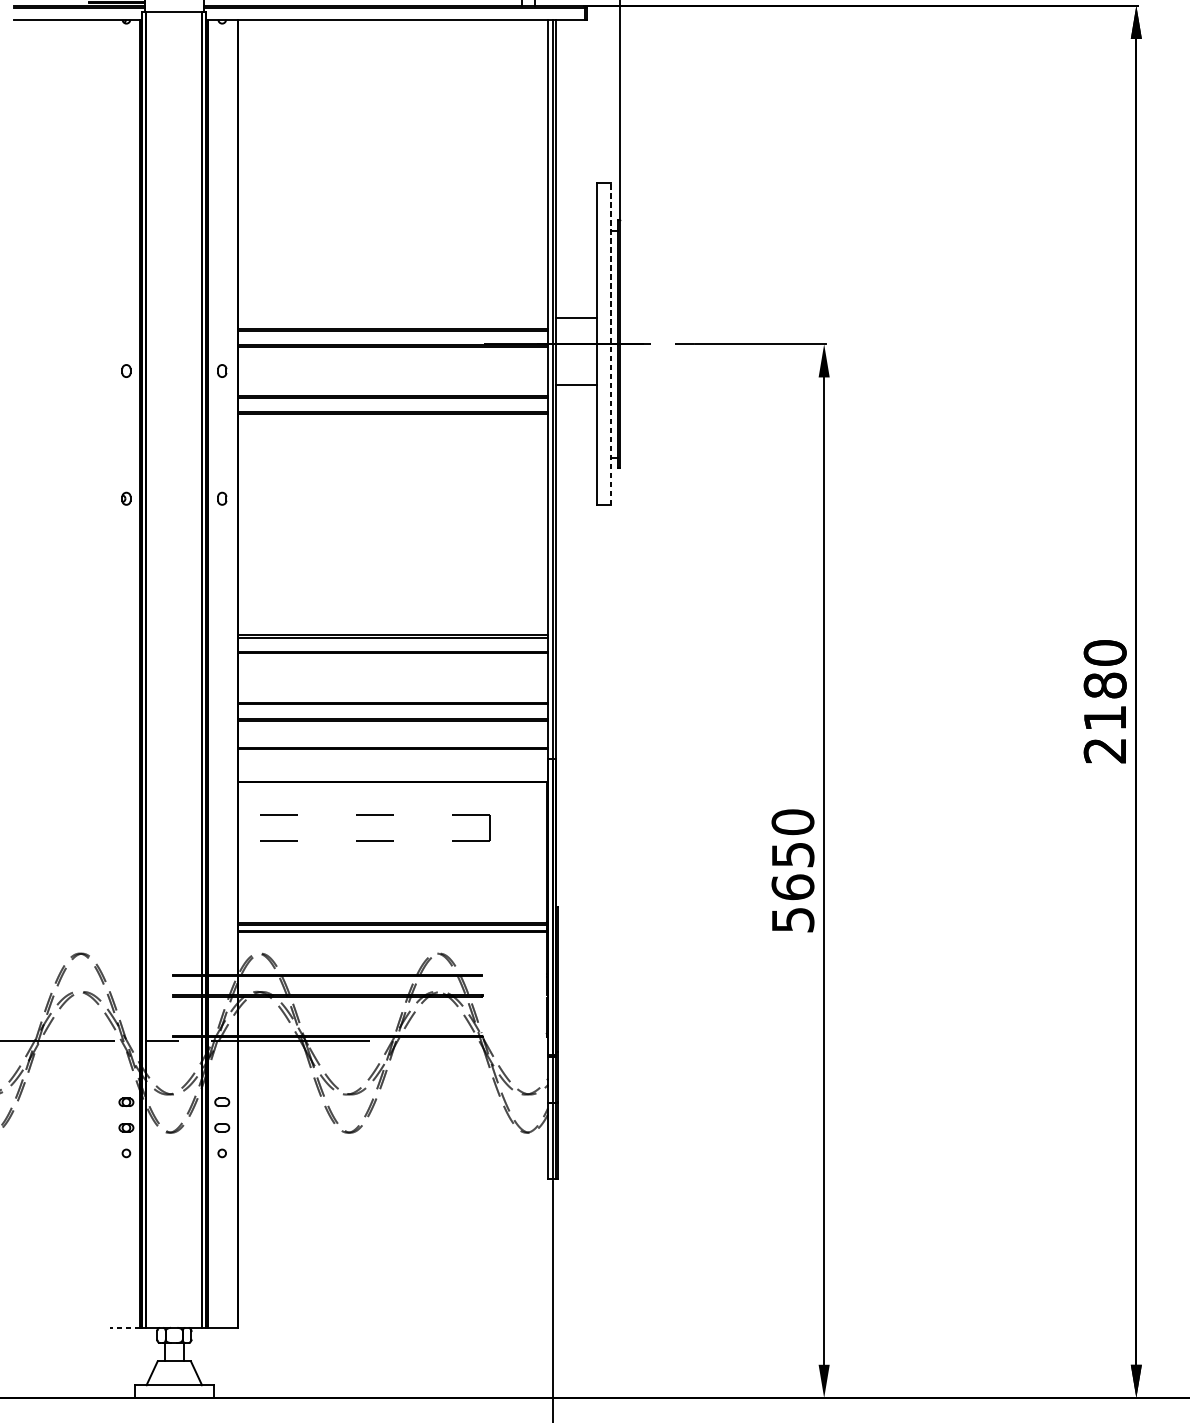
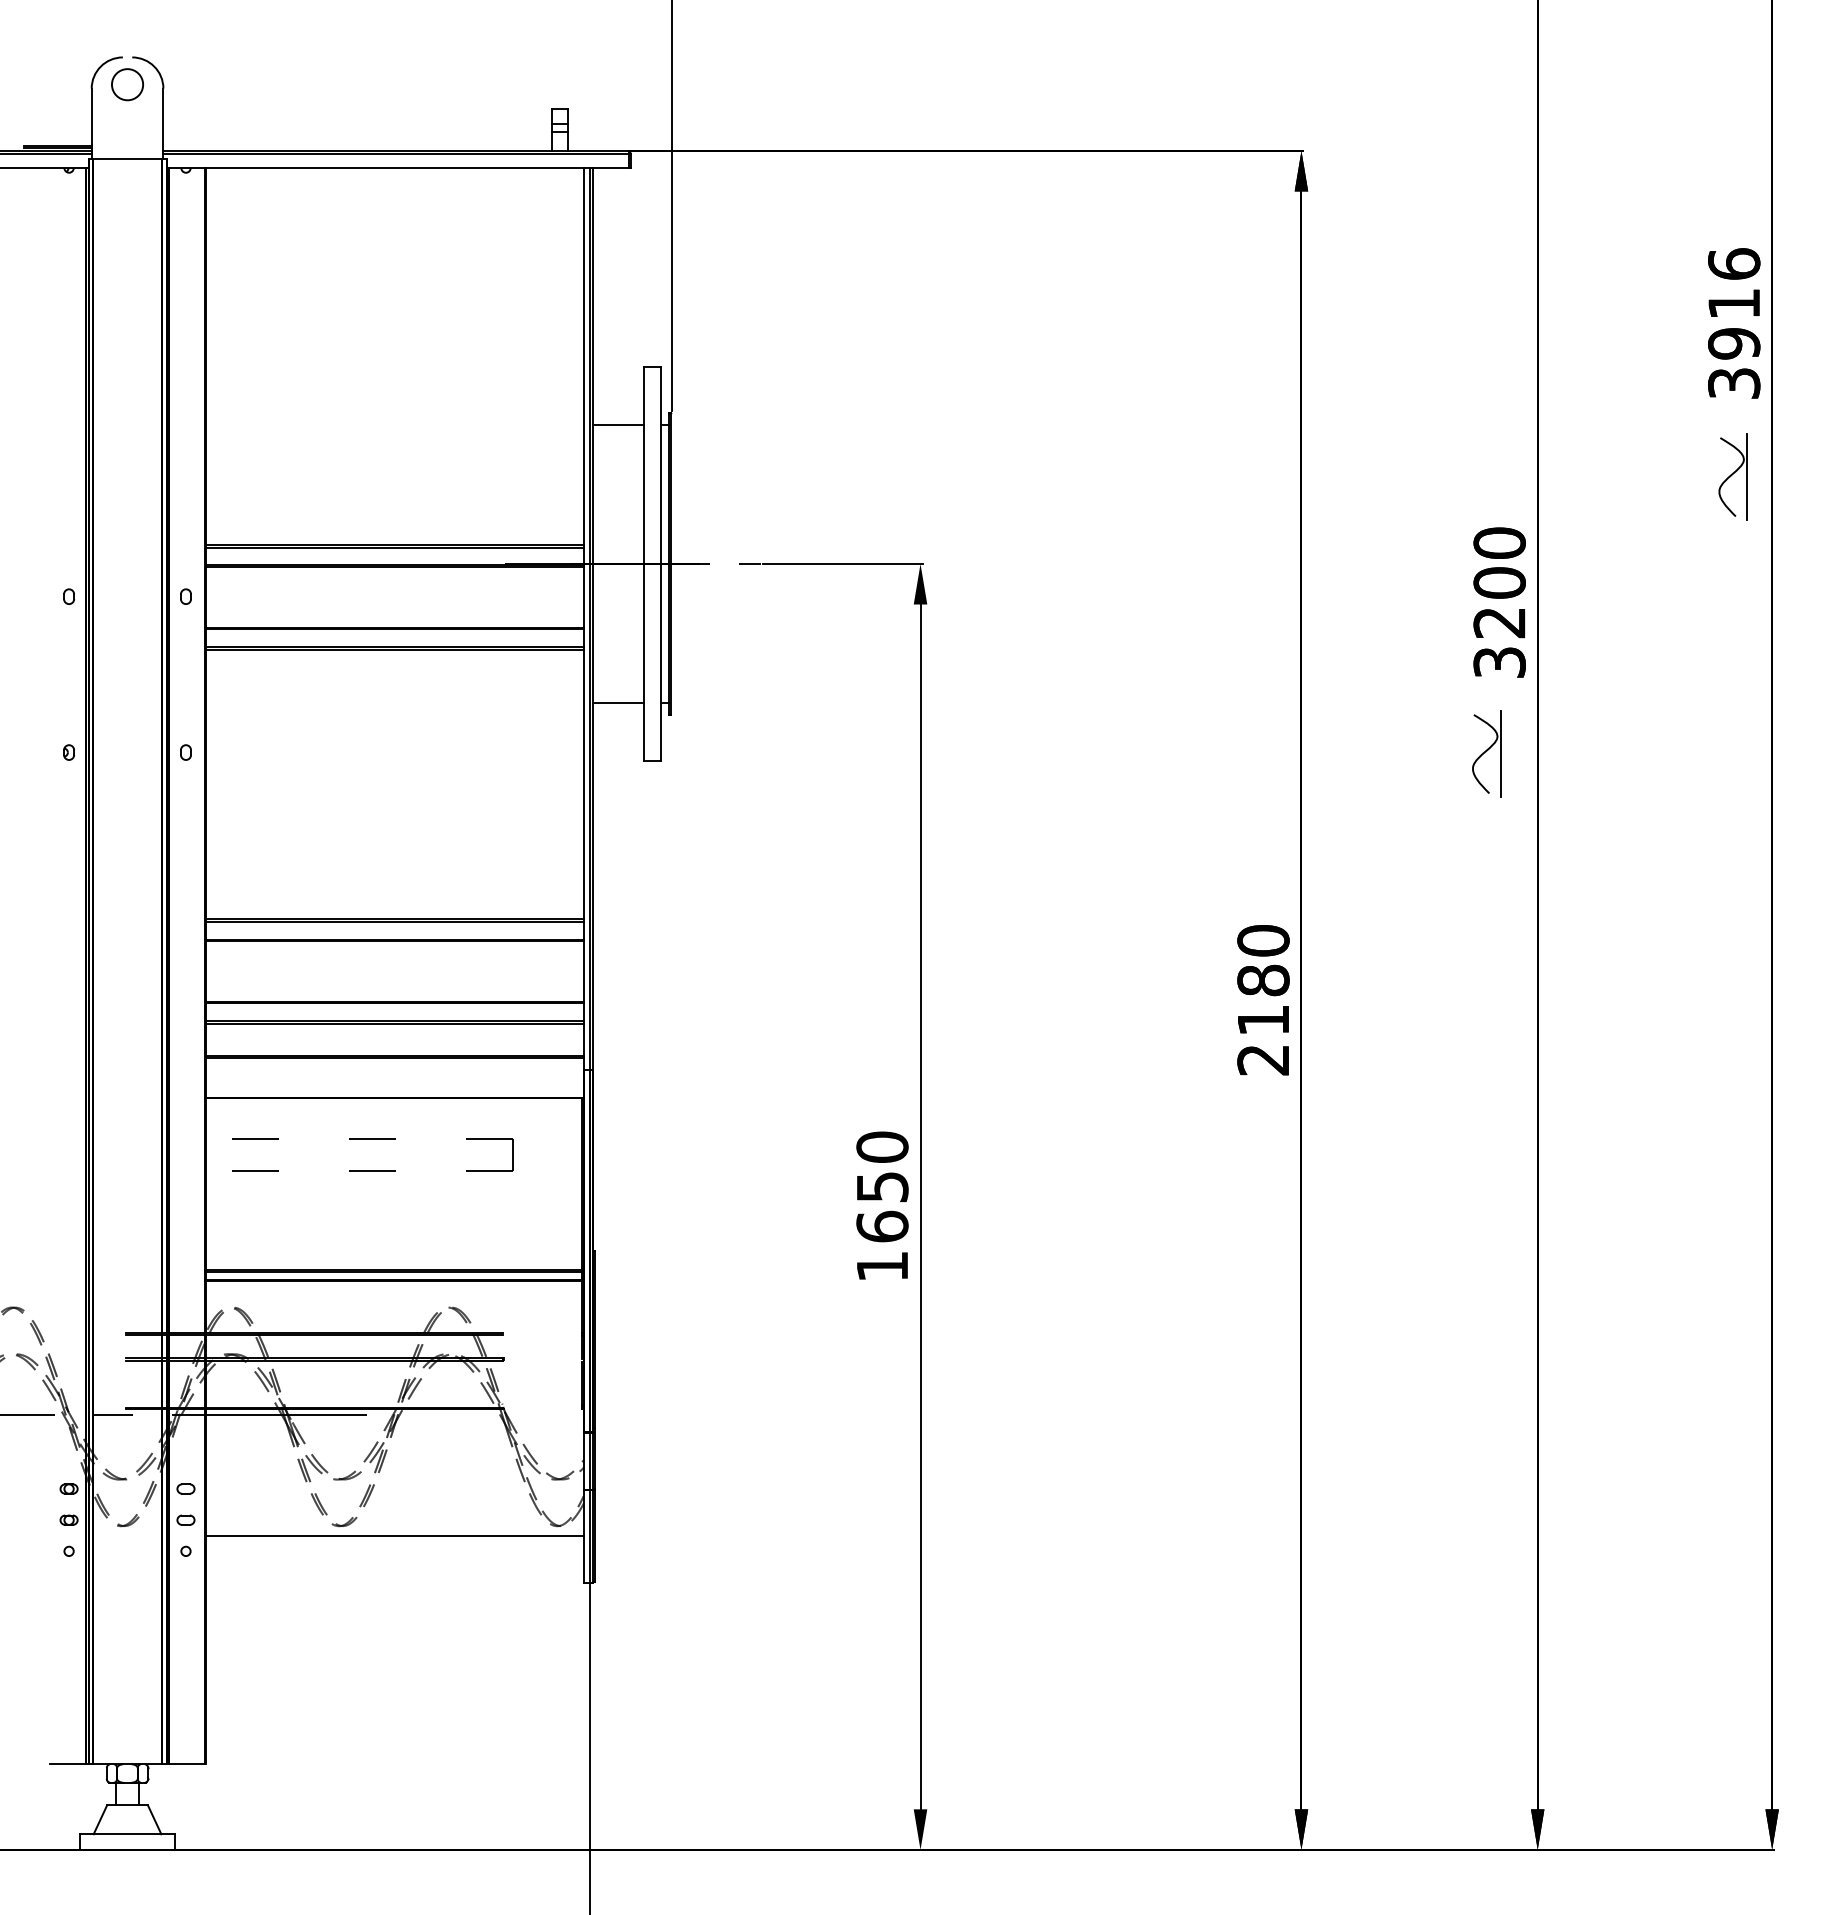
line: (575, 318) -> (617, 425), moved
line: (611, 343) -> (660, 563), dashed -> solid
line: (575, 384) -> (617, 702), moved
text: (793, 919) -> (882, 1266), 5650 -> 1650
line: (393, 1141) -> (394, 1536), added
line: (125, 1328) -> (67, 1764), dashed -> solid

